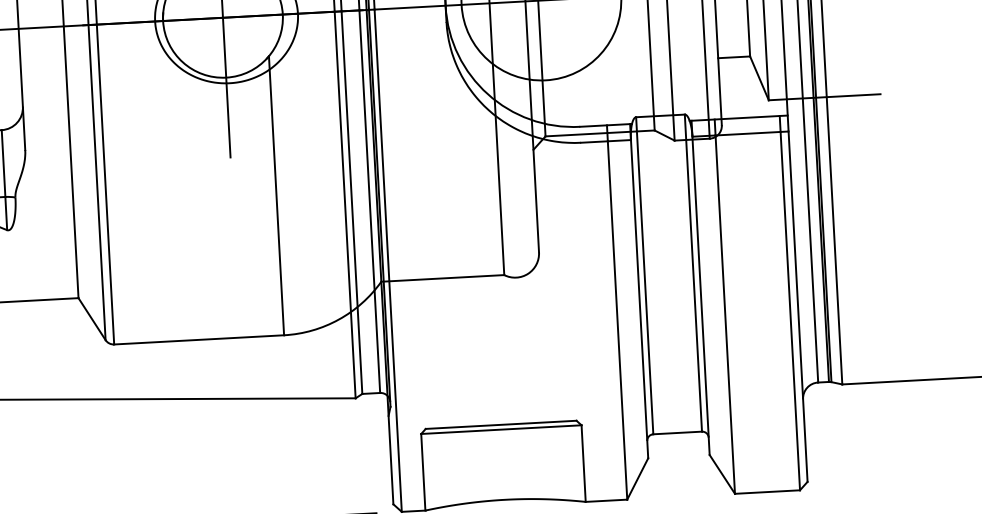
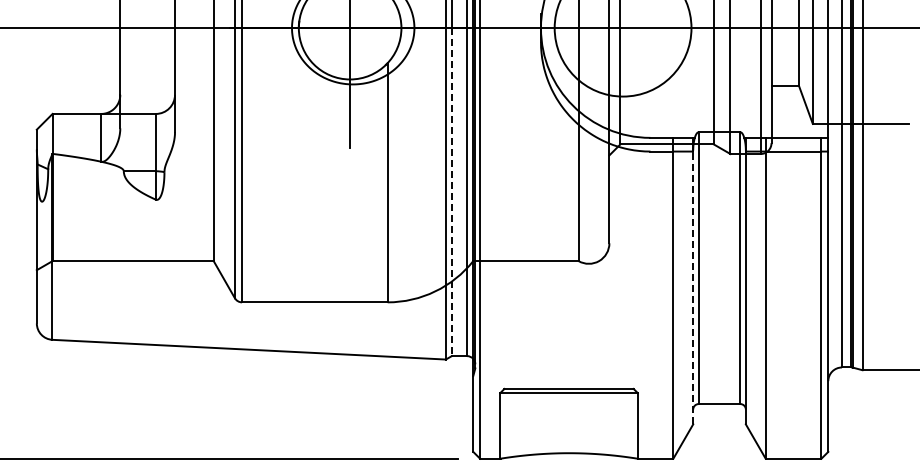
line: (351, 203) -> (451, 192), solid -> dashed
line: (639, 298) -> (693, 287), solid -> dashed

